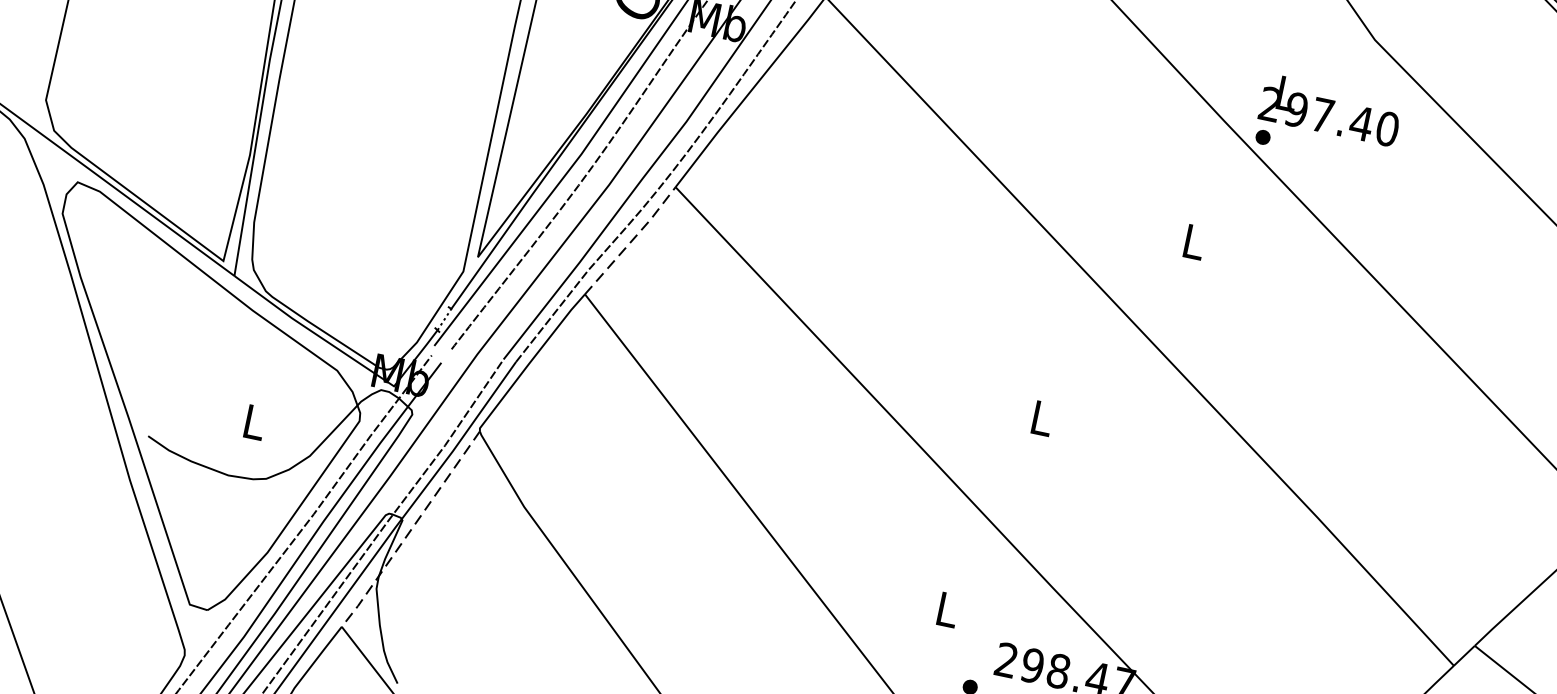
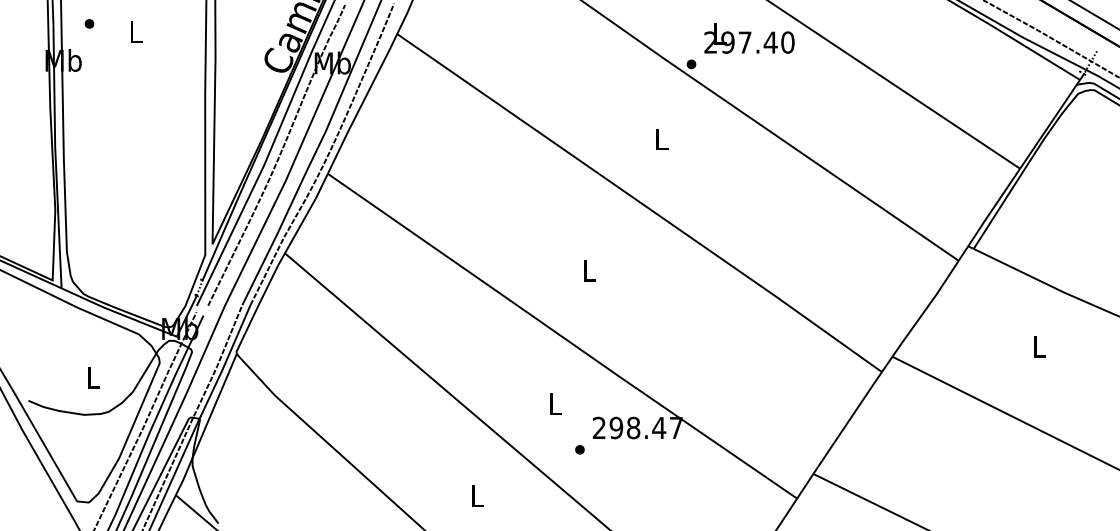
text: (1330, 110) -> (749, 38), moved
line: (632, 239) -> (307, 212), dashed -> solid
line: (410, 530) -> (206, 425), dashed -> solid

